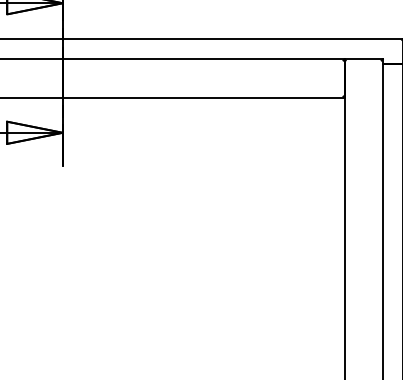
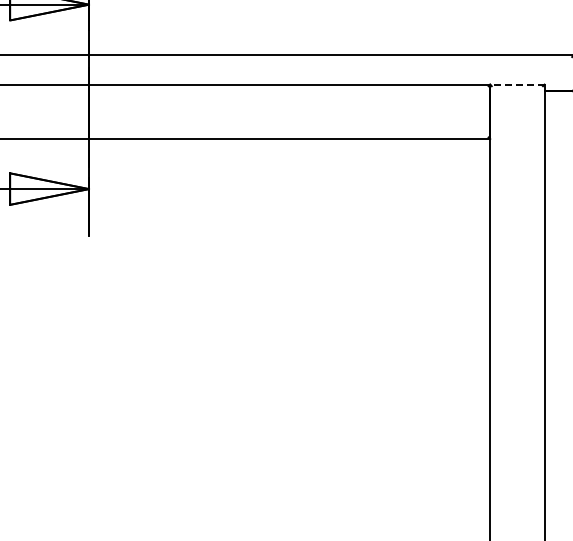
line: (363, 59) -> (516, 84), solid -> dashed

